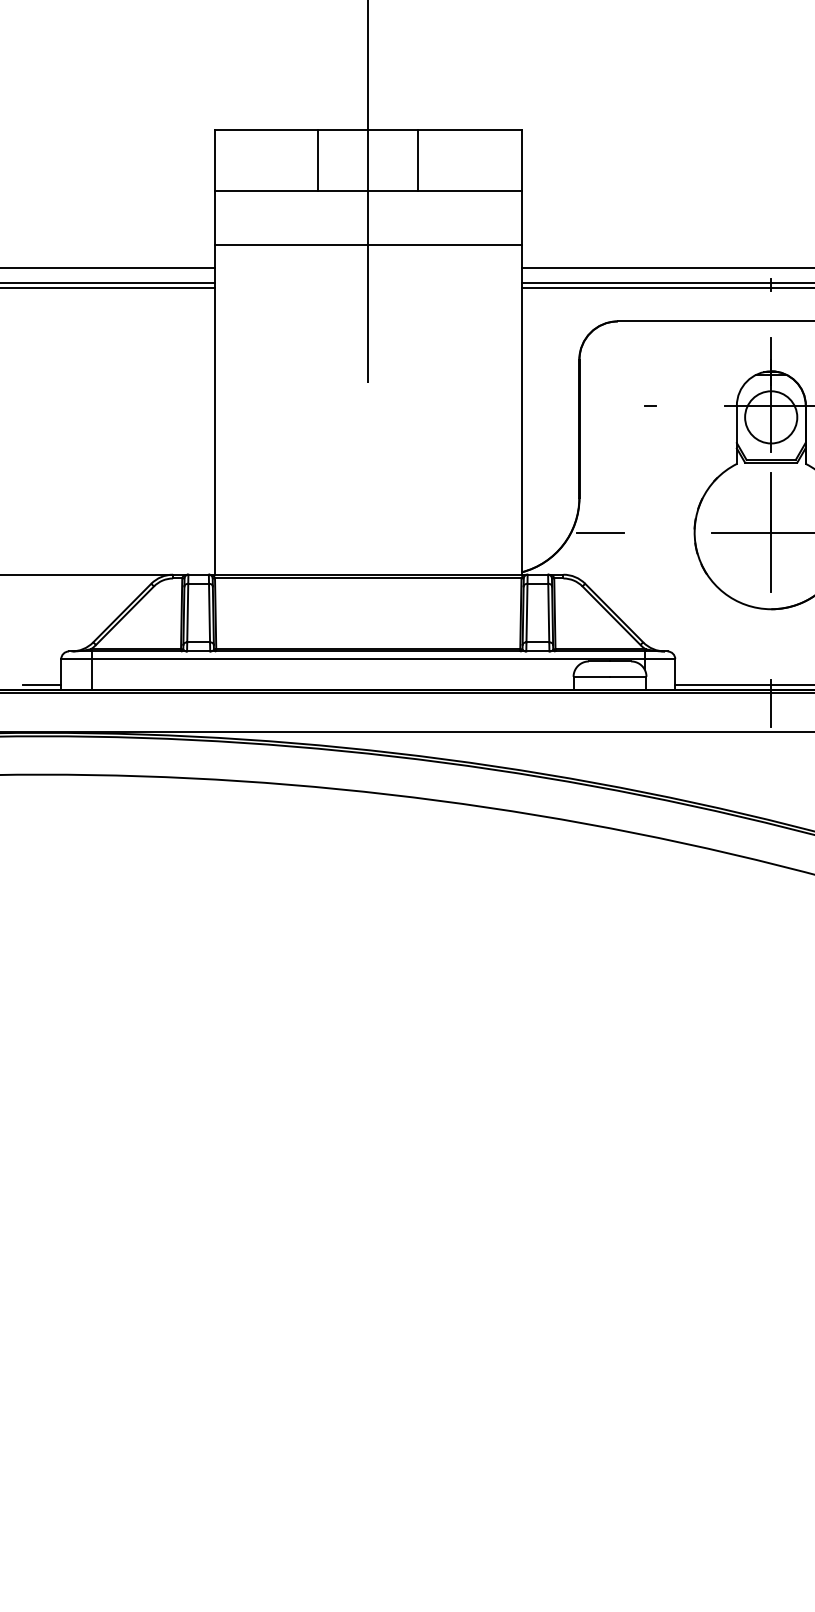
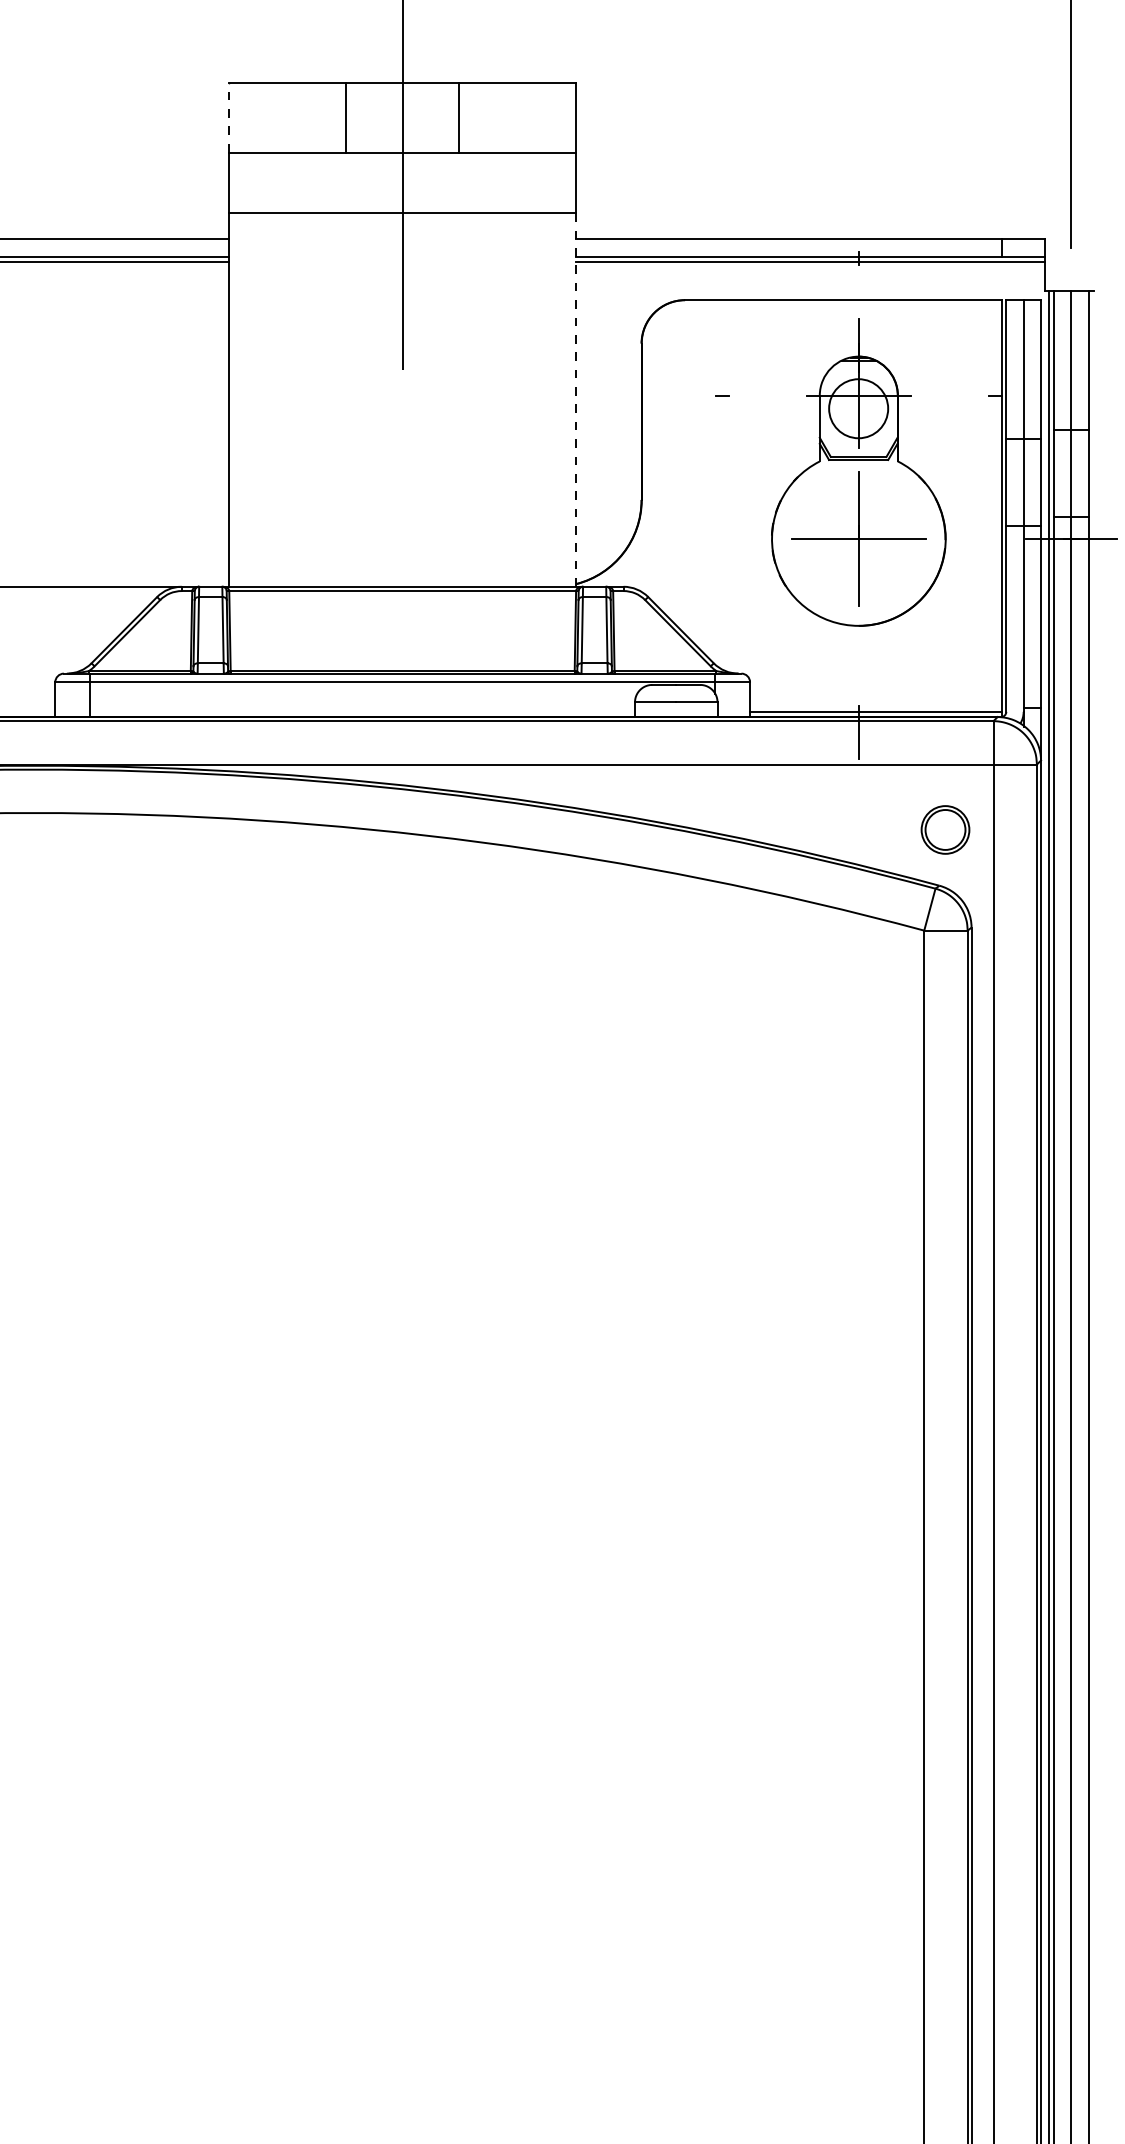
line: (214, 160) -> (228, 117), solid -> dashed
line: (521, 410) -> (576, 400), solid -> dashed
line: (599, 532) -> (664, 539), removed
line: (42, 684) -> (33, 711), removed

